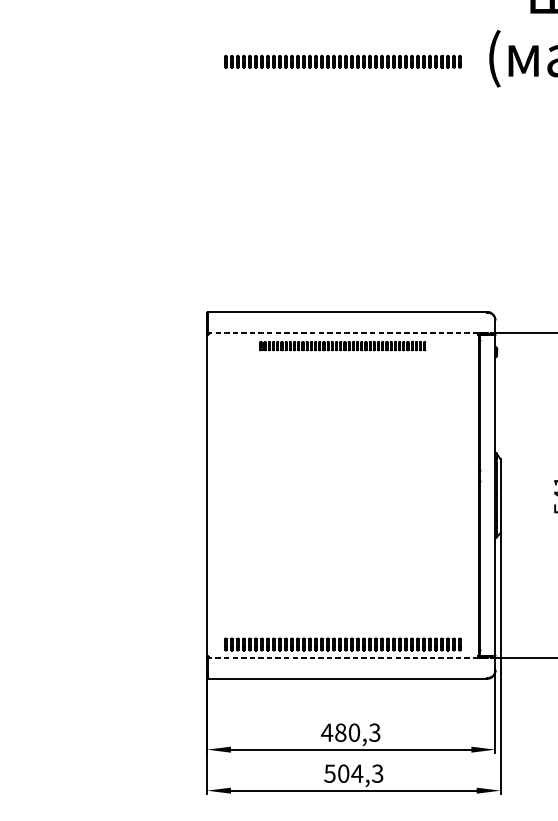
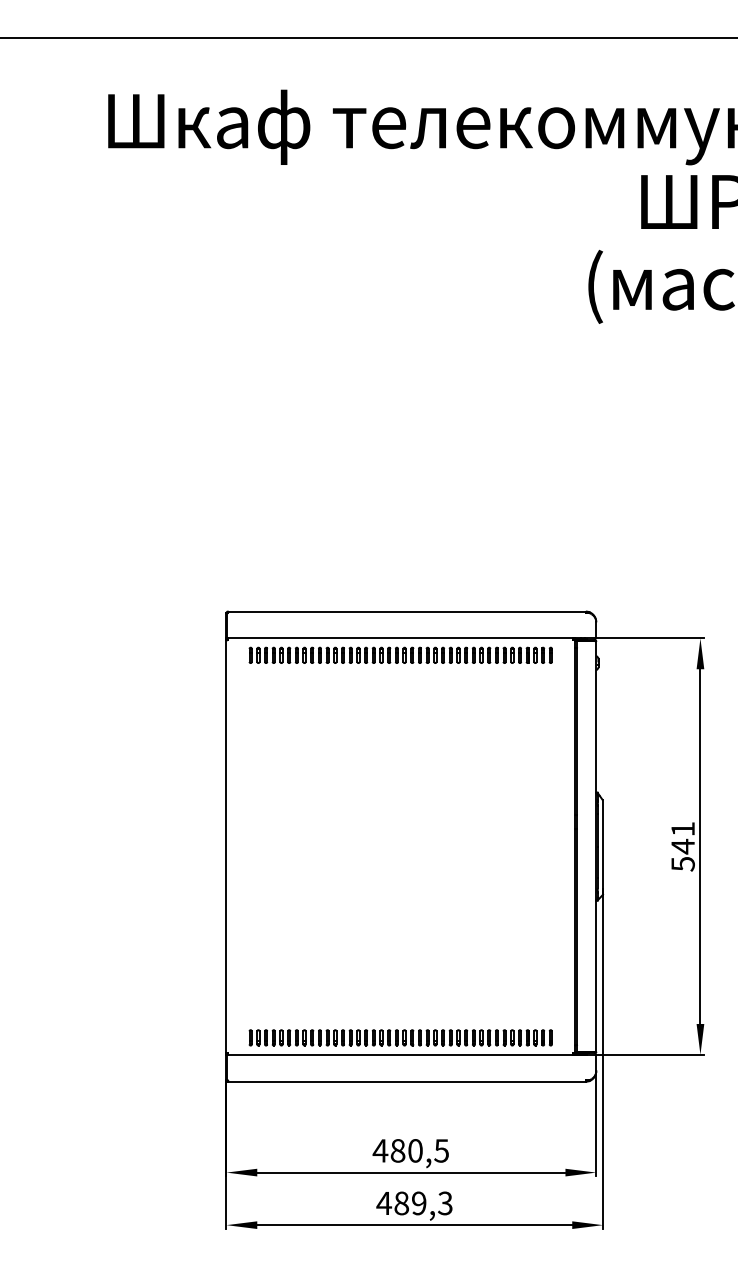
part: (342, 61) -> (400, 290), removed
line: (351, 333) -> (411, 638), dashed -> solid
part: (342, 345) -> (400, 654), size x1.43
line: (351, 657) -> (411, 1054), dashed -> solid
text: (374, 732) -> (441, 1150), 480,3 -> 480,5
text: (343, 773) -> (401, 1203), 504,3 -> 489,3

